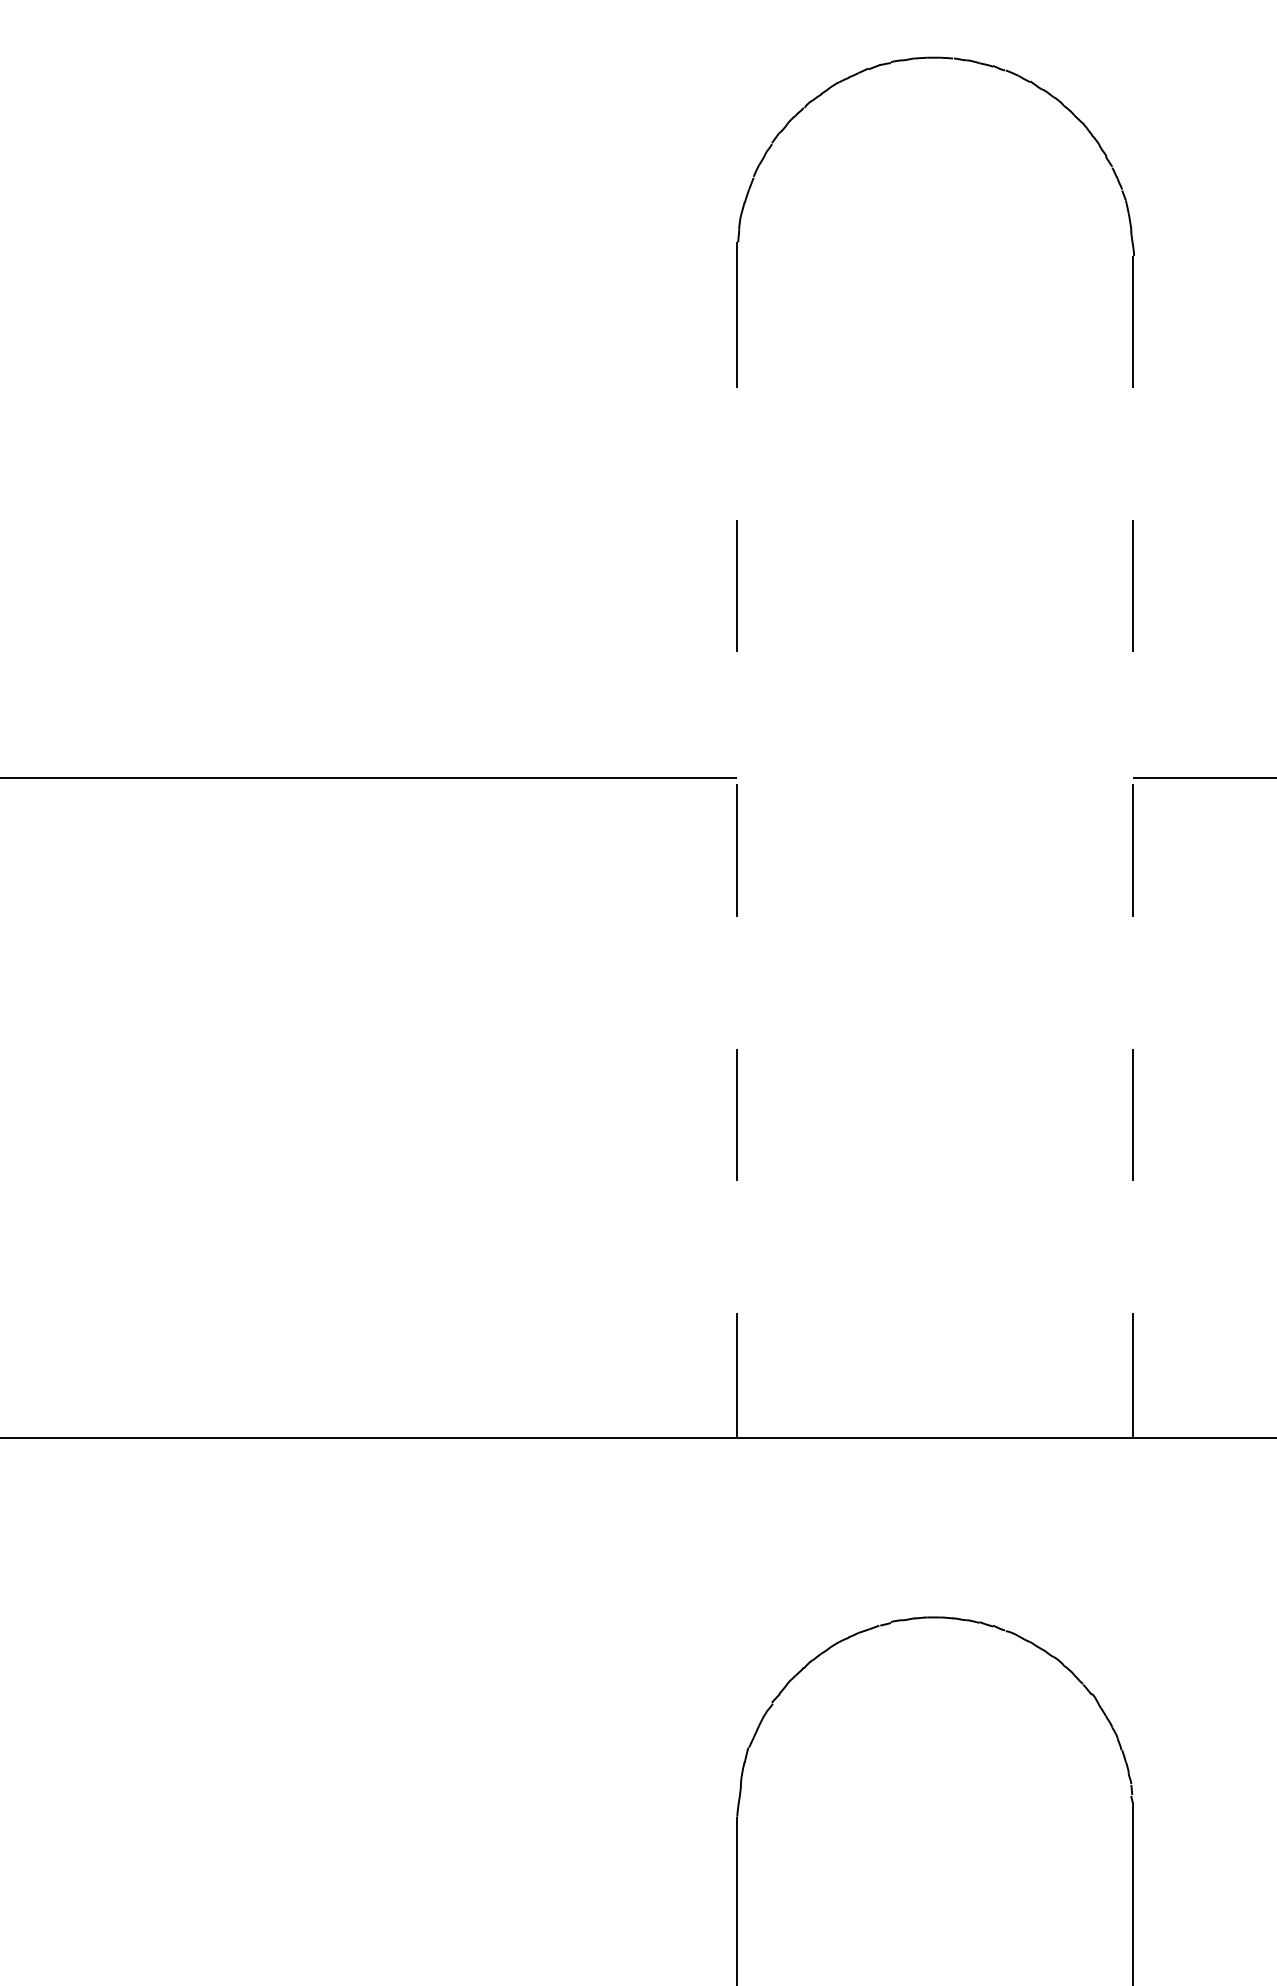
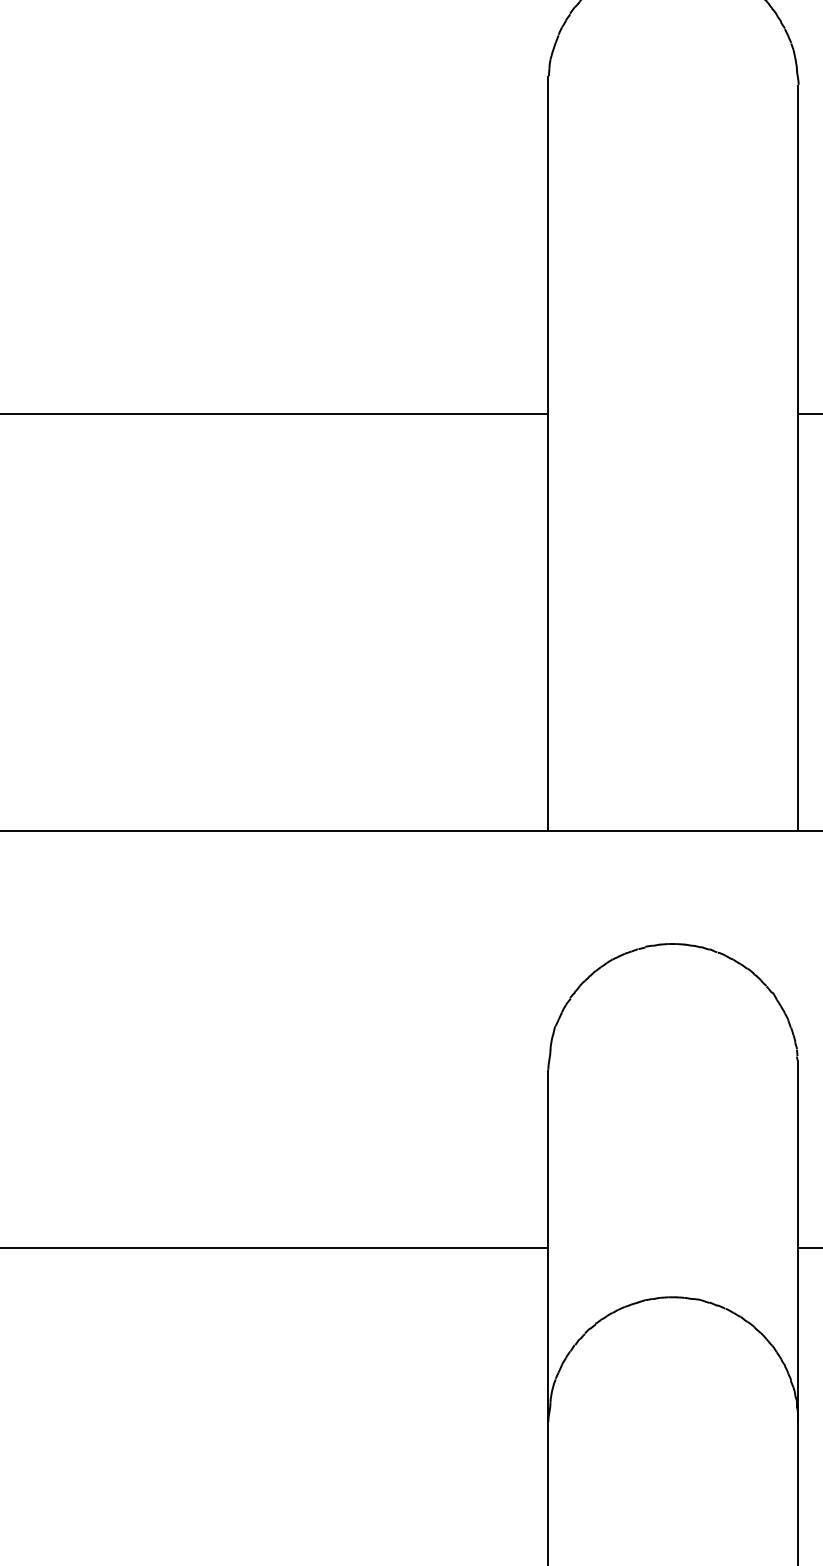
line: (737, 848) -> (548, 458), dashed -> solid
line: (1133, 848) -> (798, 458), dashed -> solid

